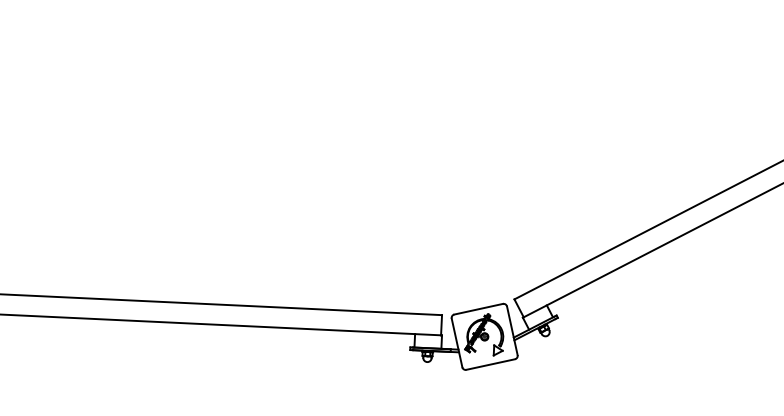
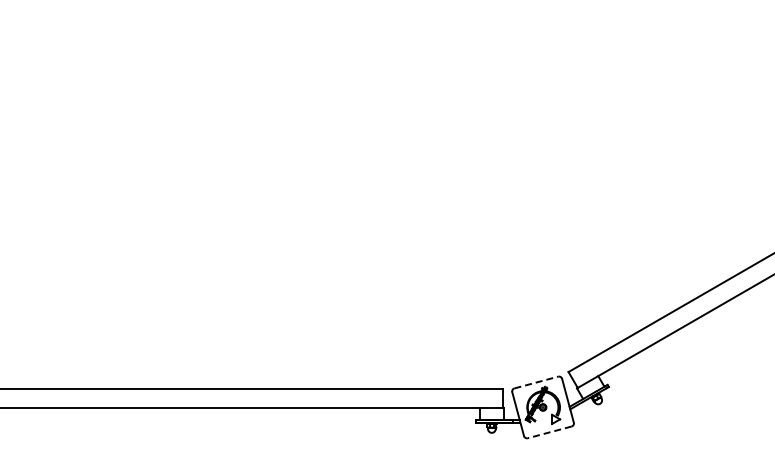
line: (478, 309) -> (536, 382), solid -> dashed
line: (490, 364) -> (549, 432), solid -> dashed

